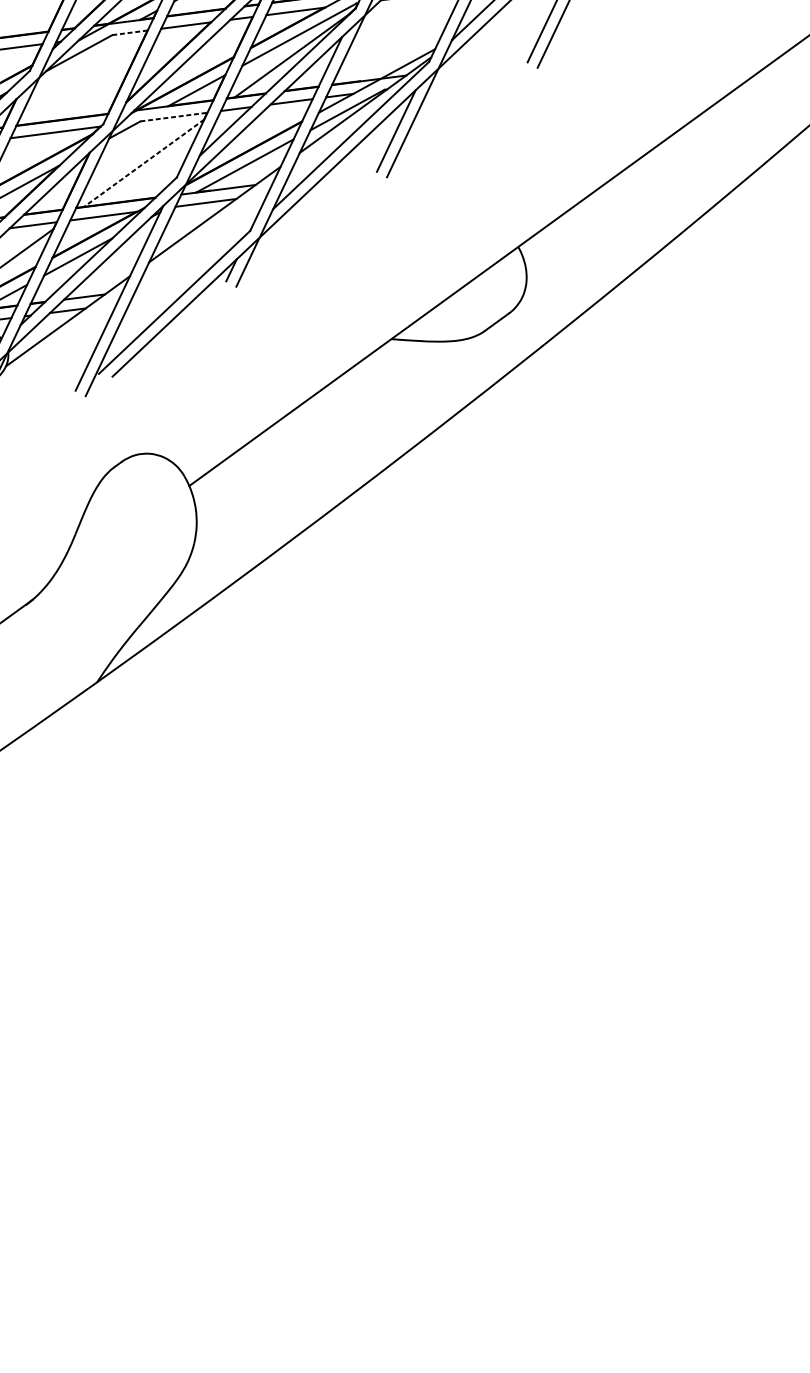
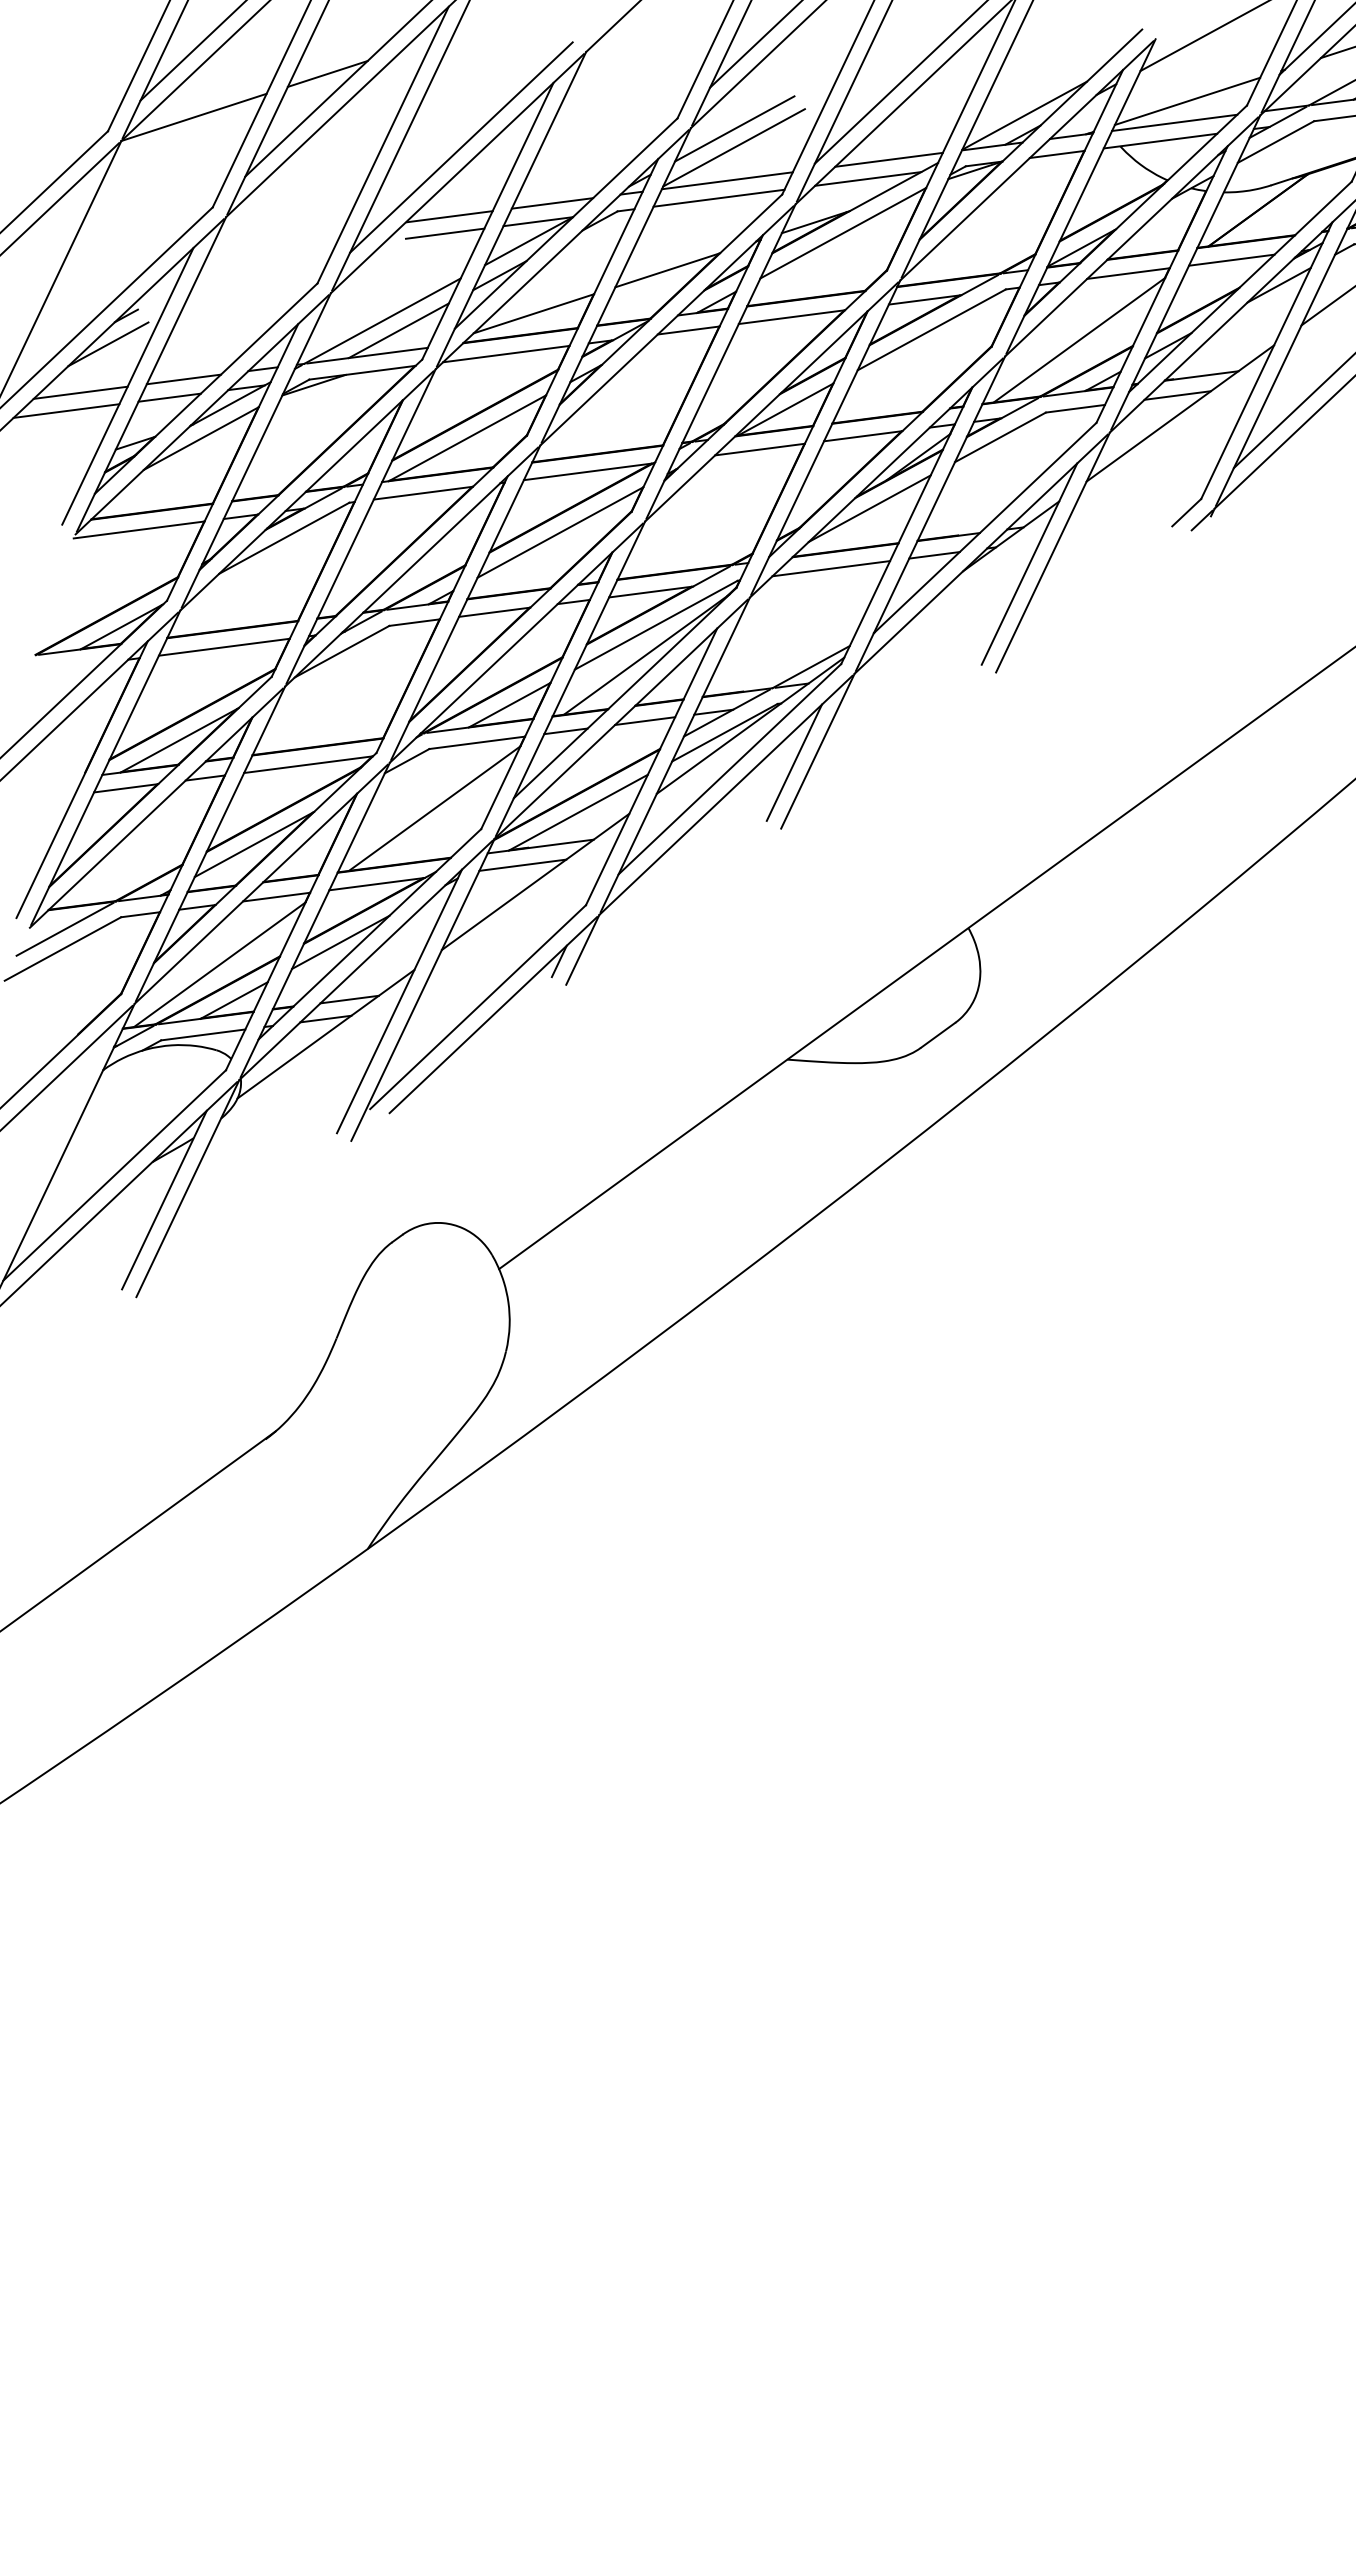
line: (129, 32) -> (414, 622), dashed -> solid
line: (174, 116) -> (477, 742), dashed -> solid
line: (144, 163) -> (434, 808), dashed -> solid

